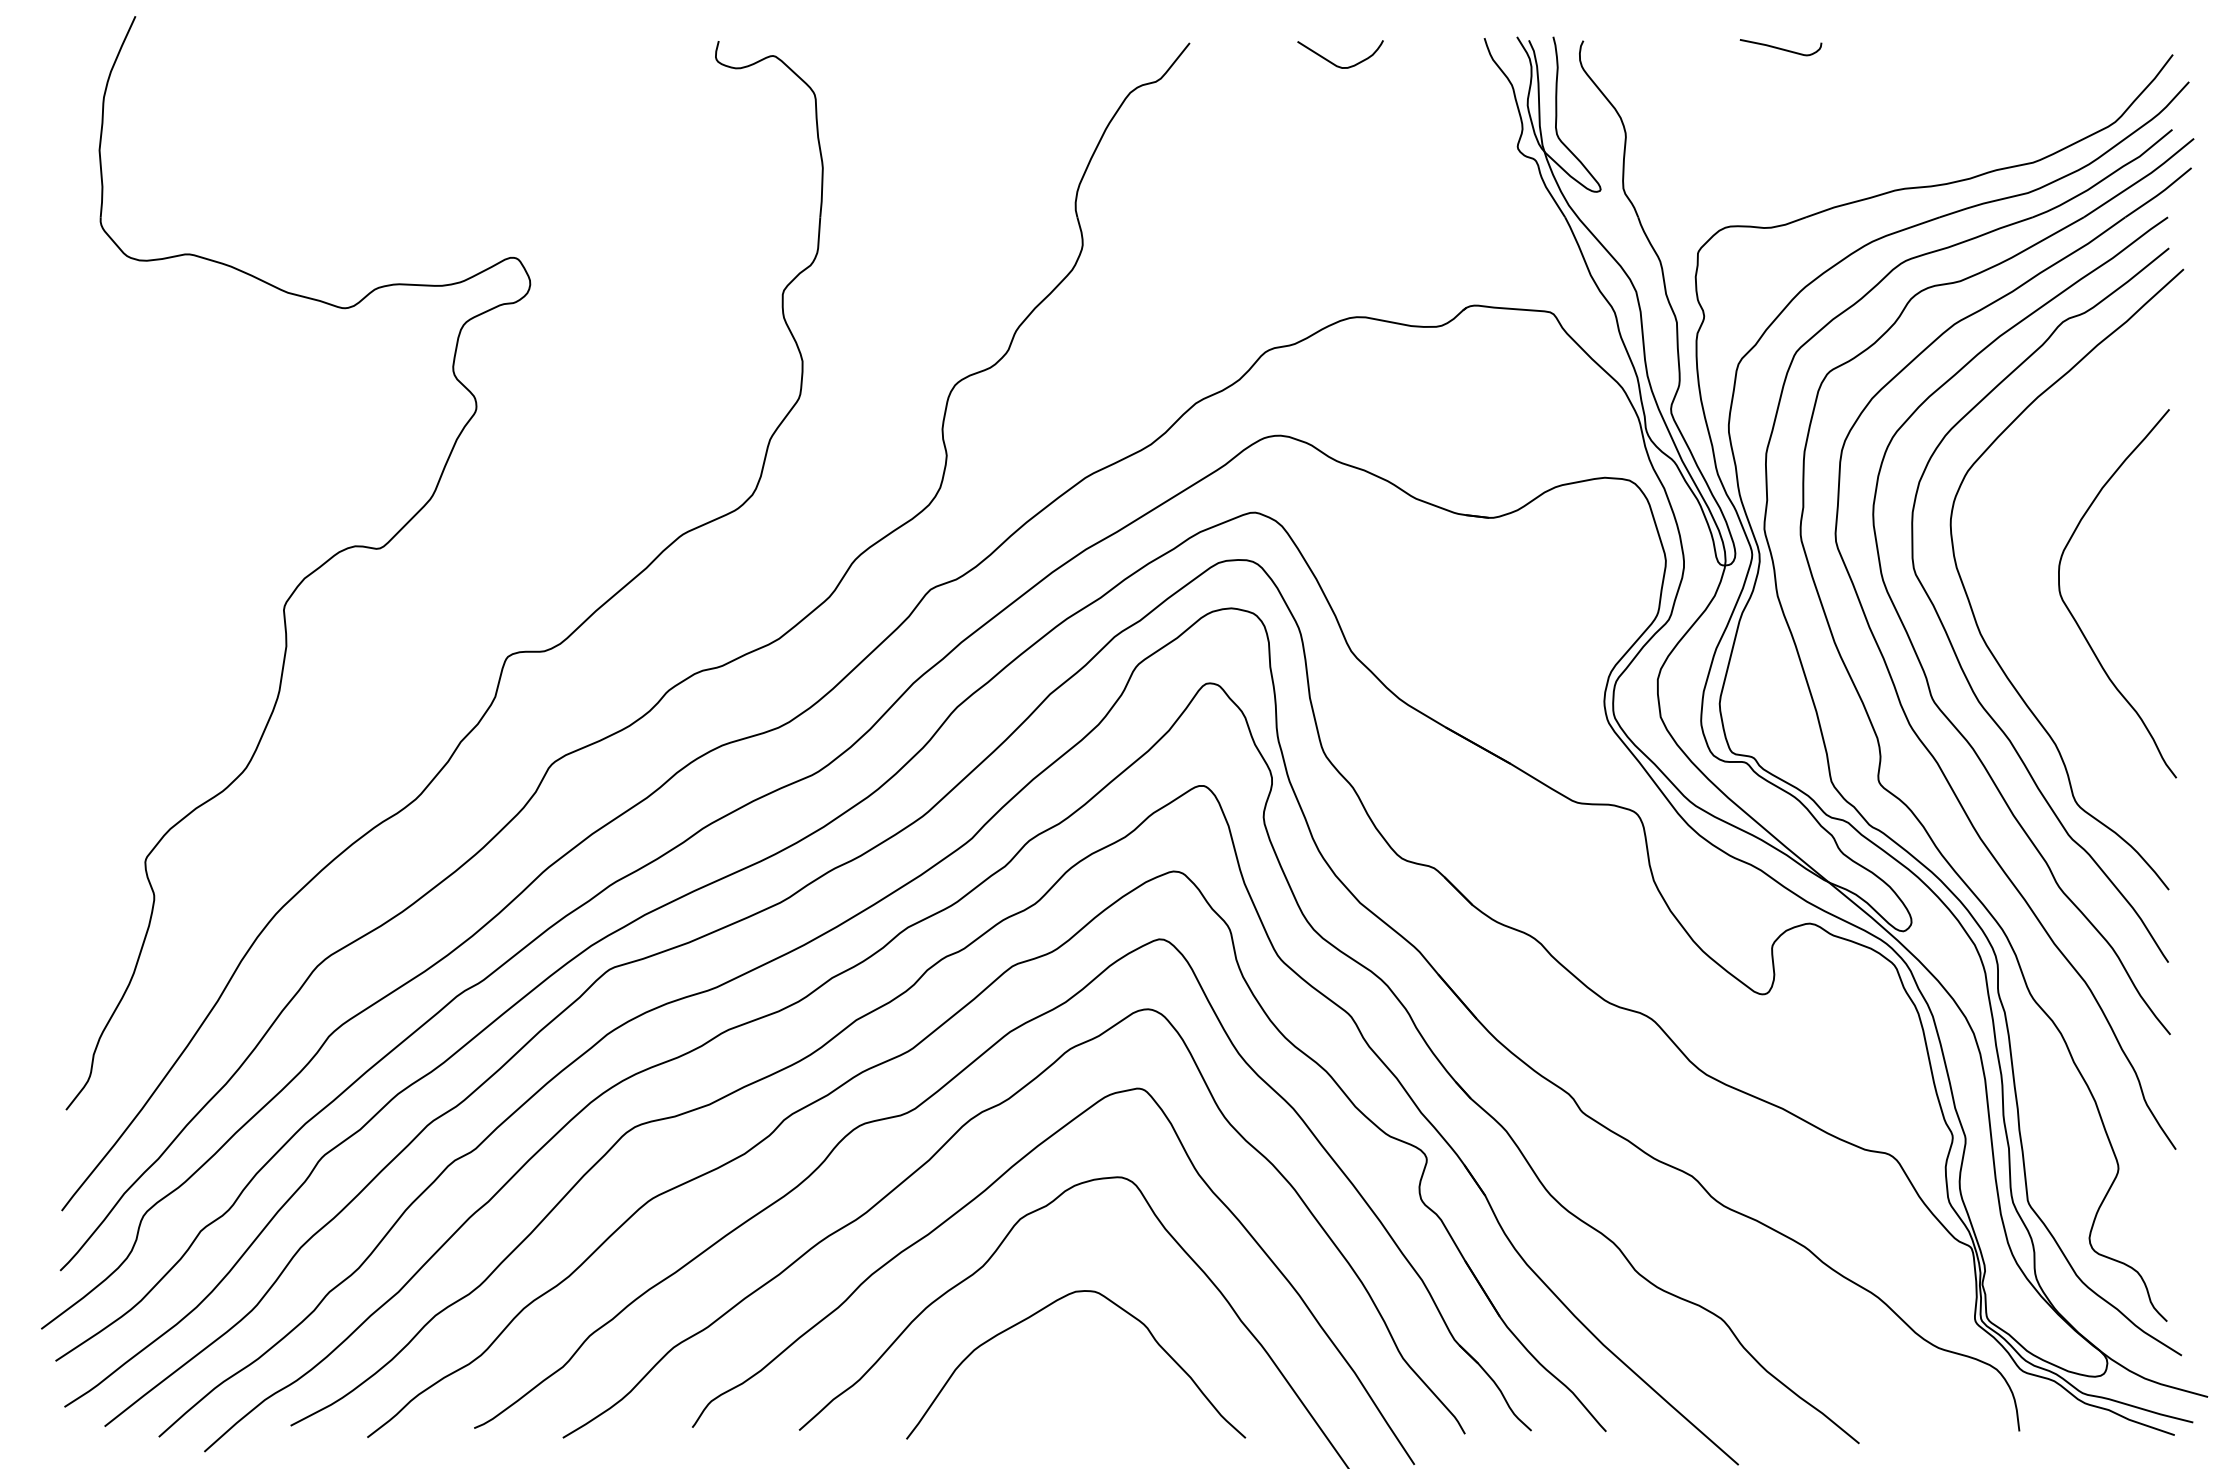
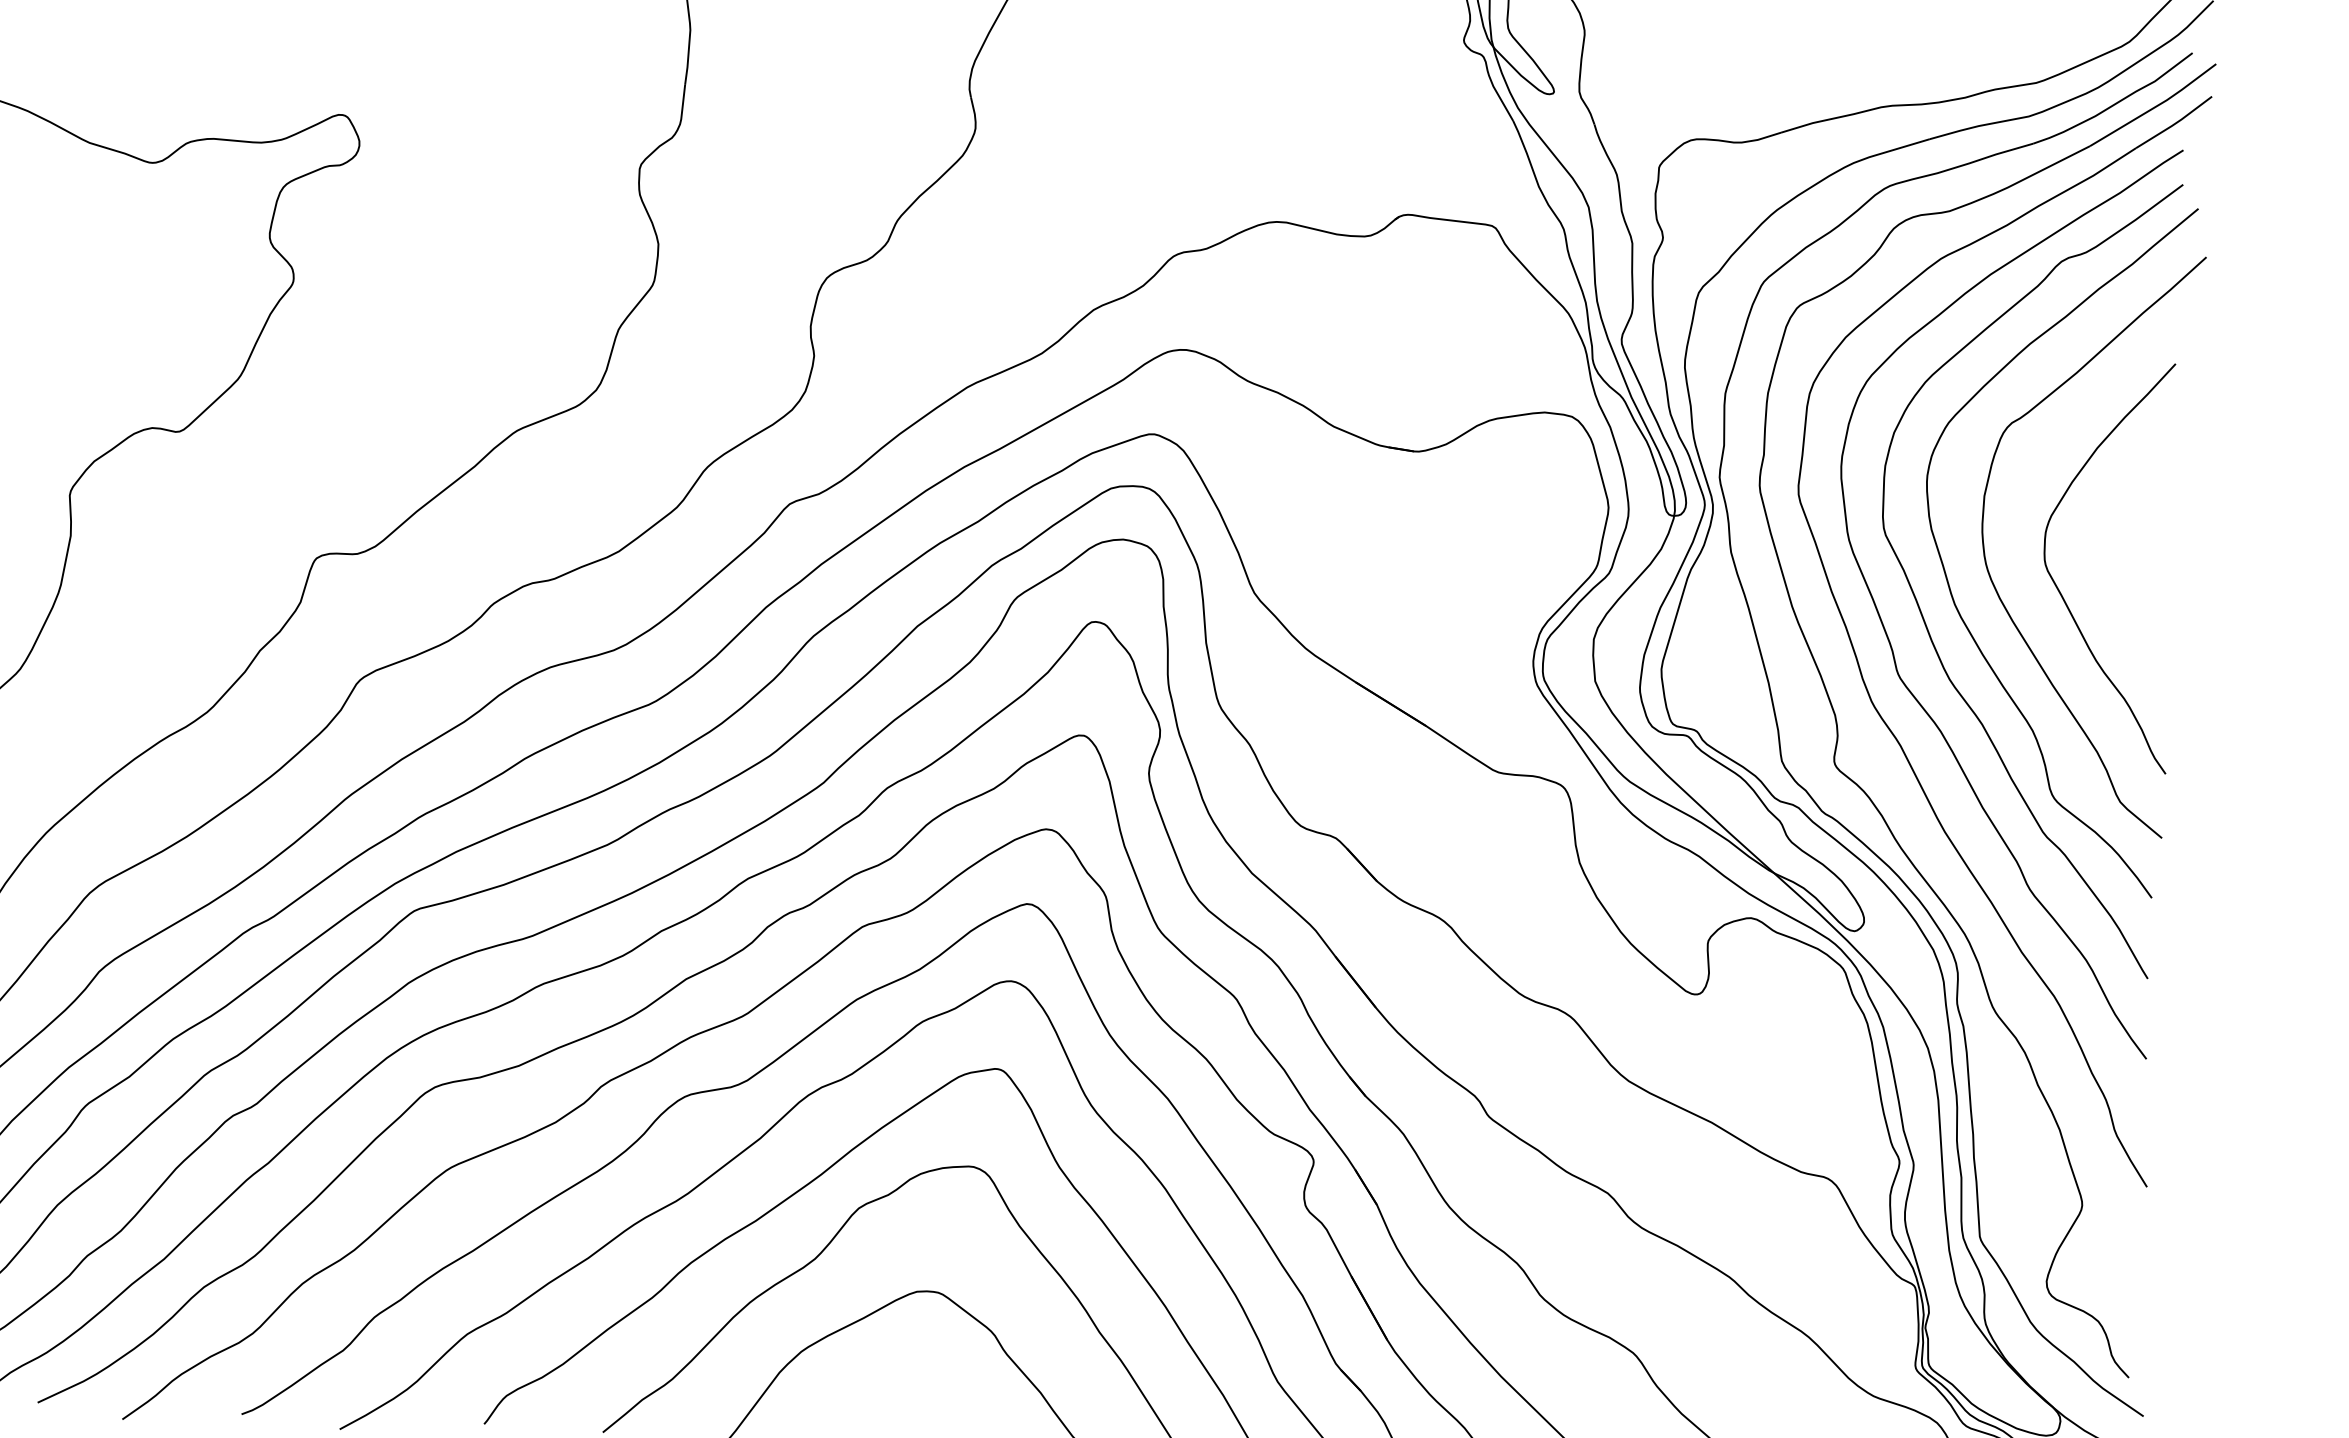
curve: (2015, 614) -> (1994, 584), added

